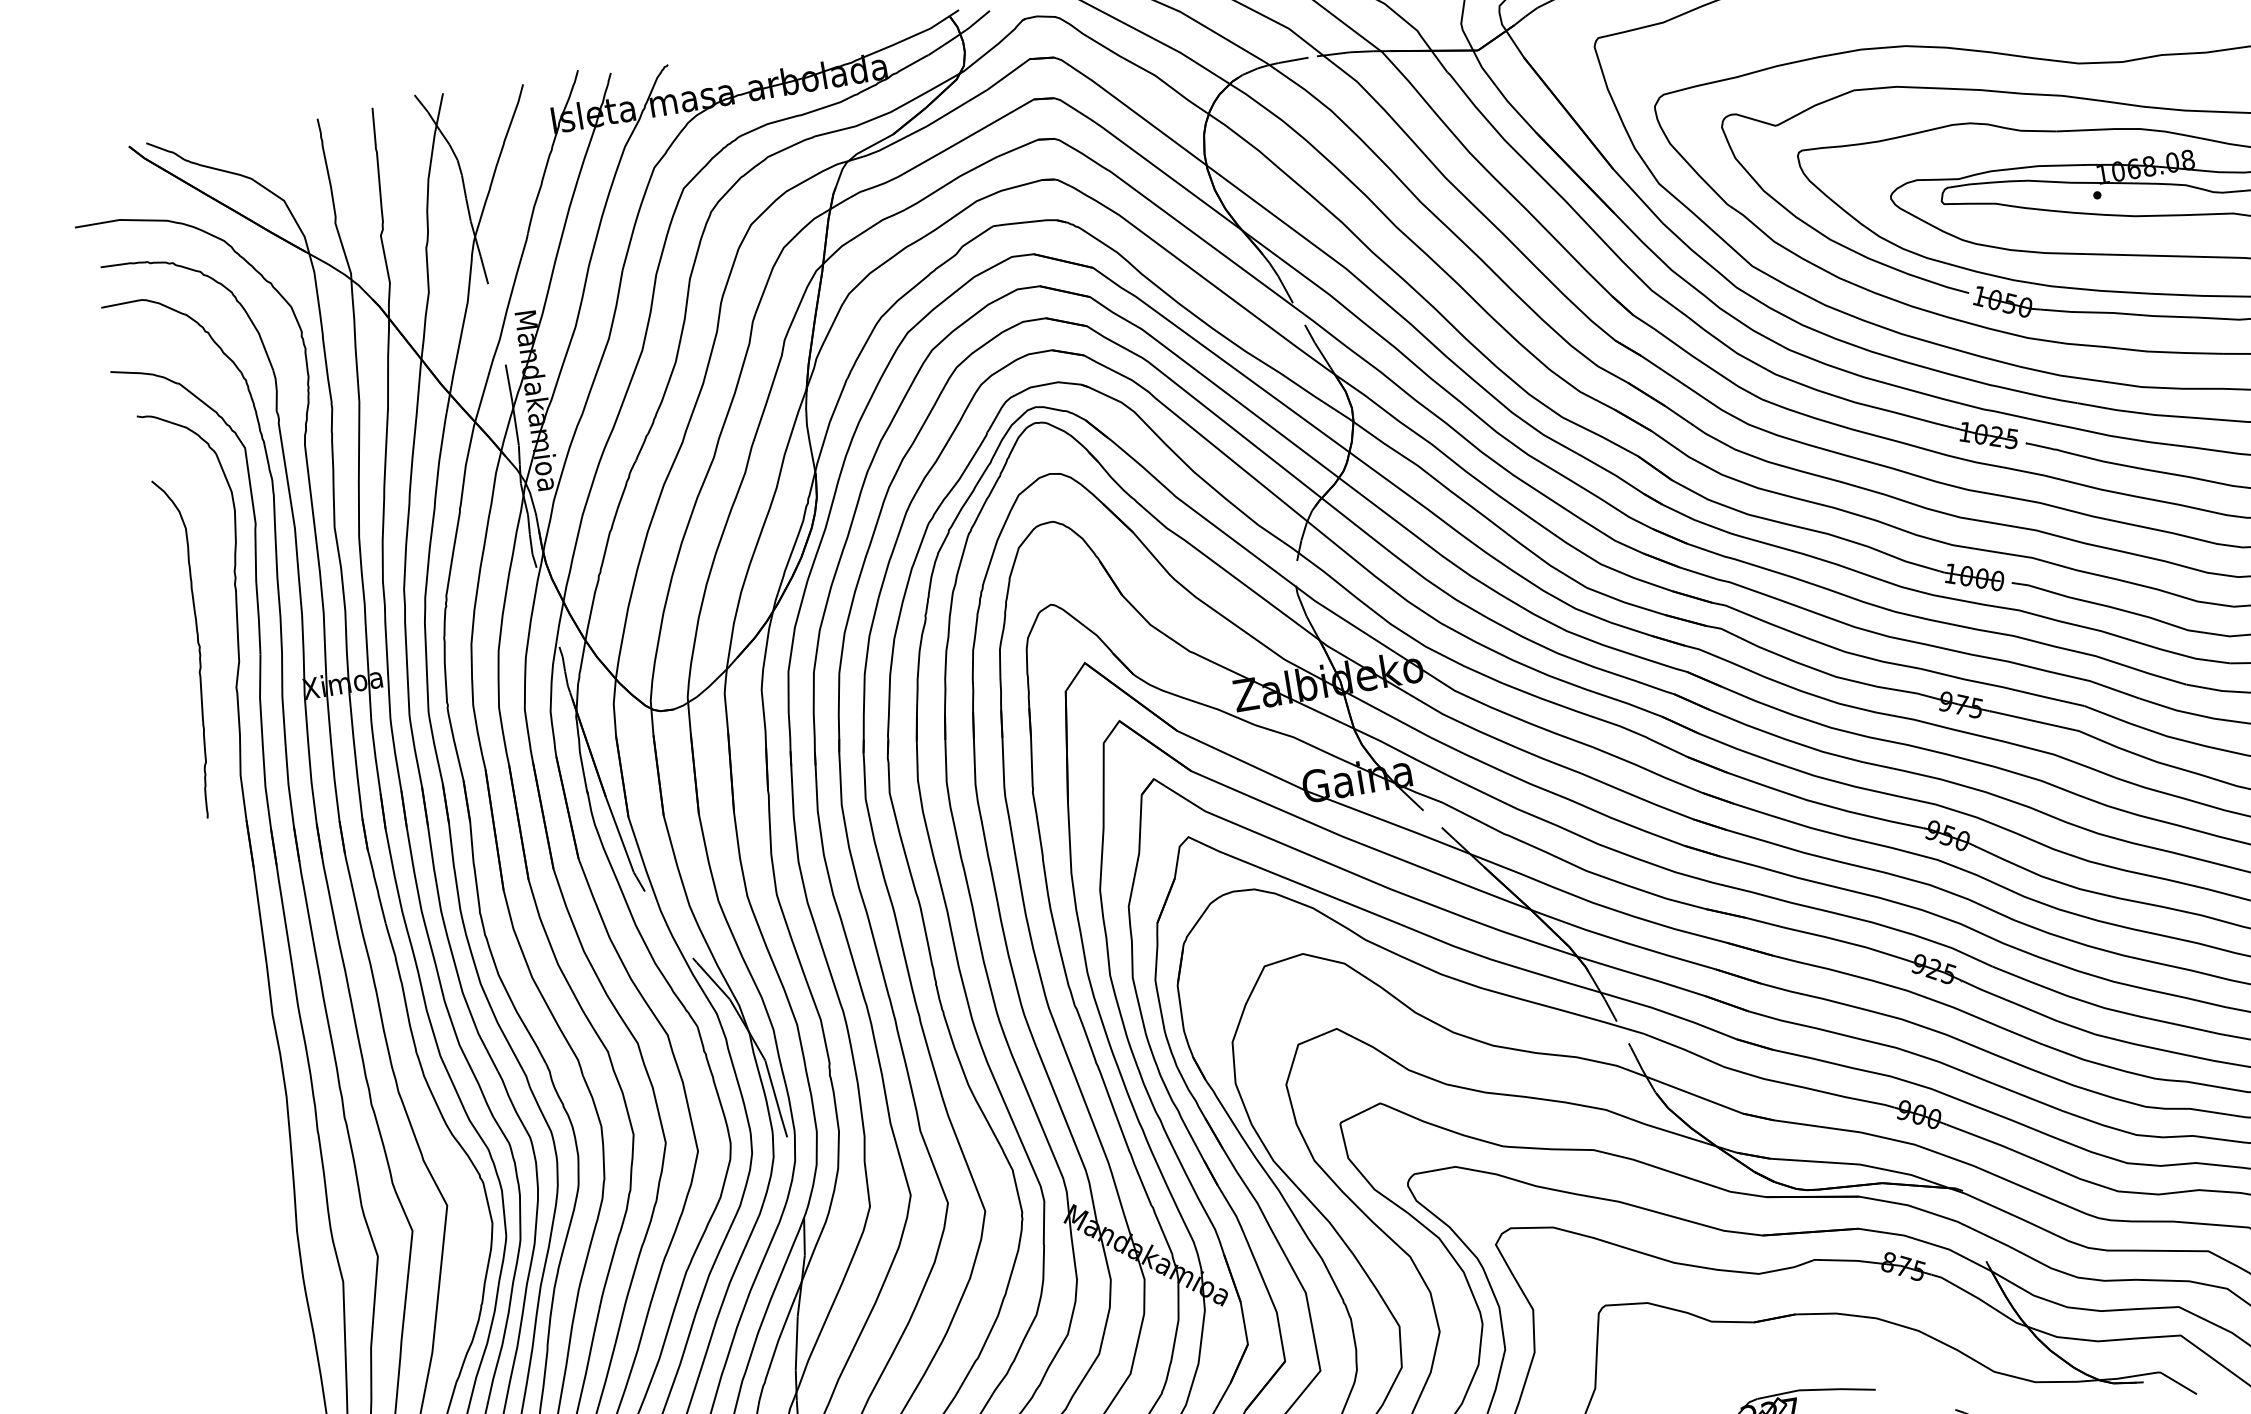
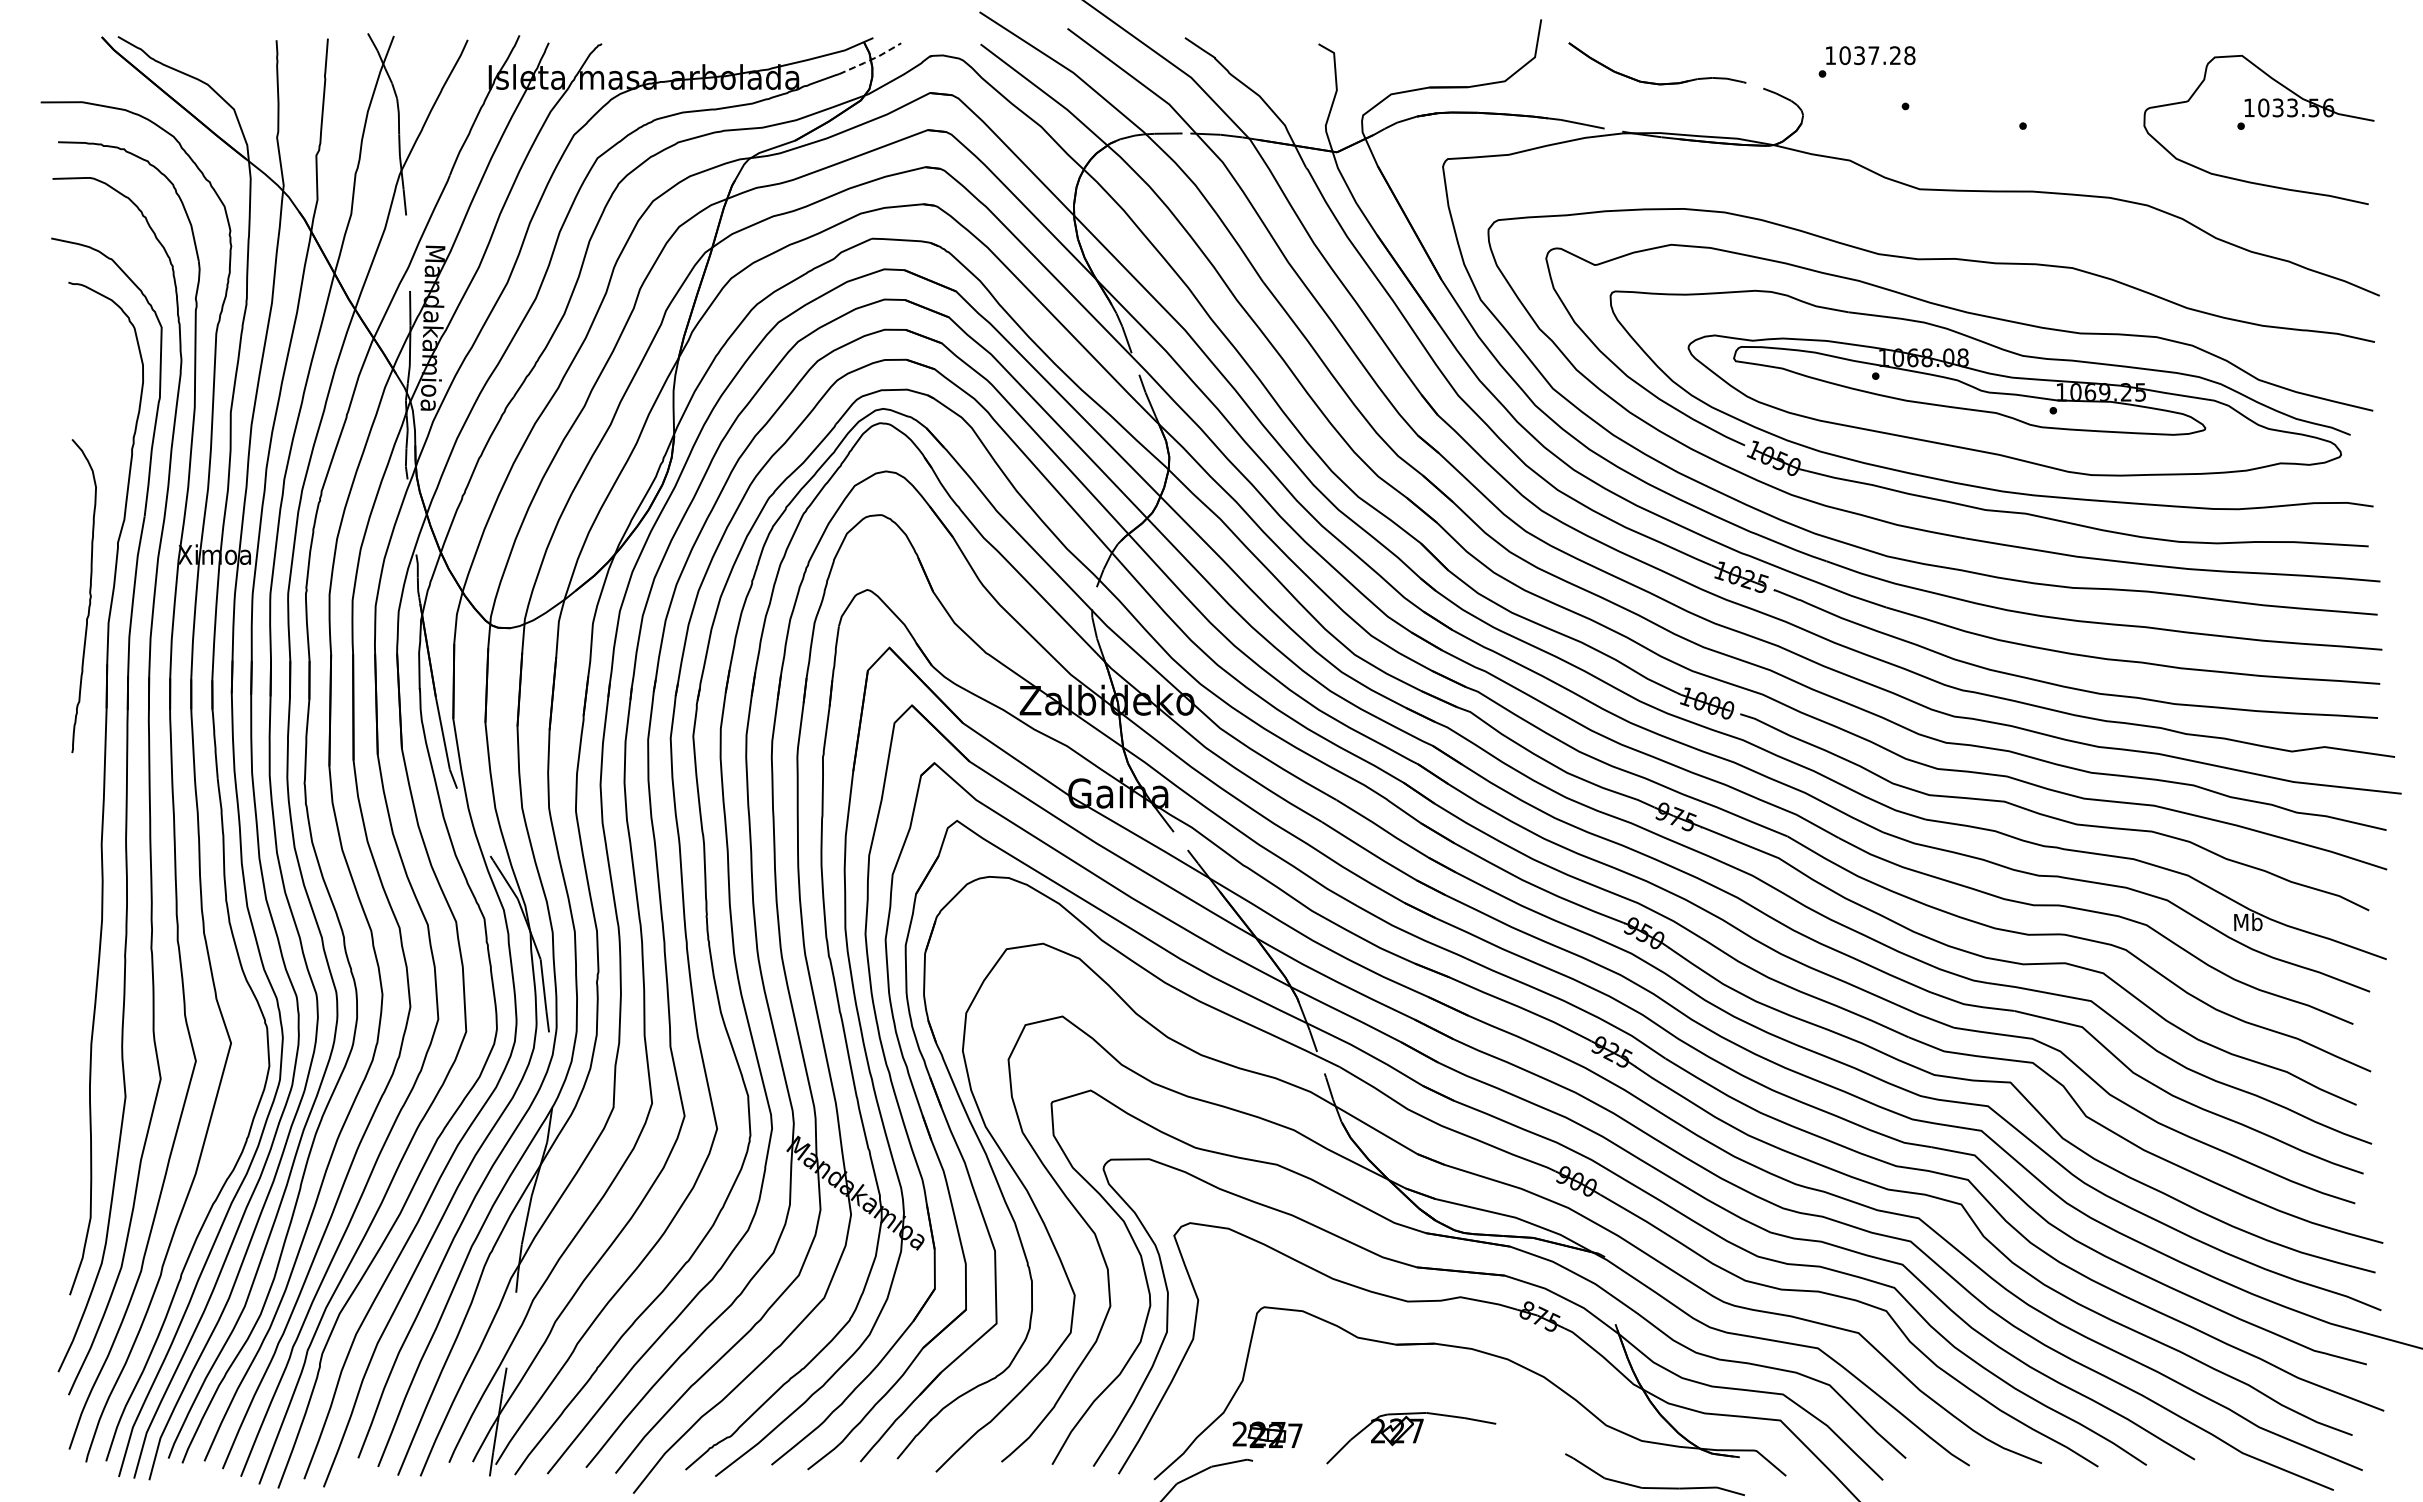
line: (960, 33) -> (871, 59), solid -> dashed
curve: (198, 646) -> (89, 595), moved

